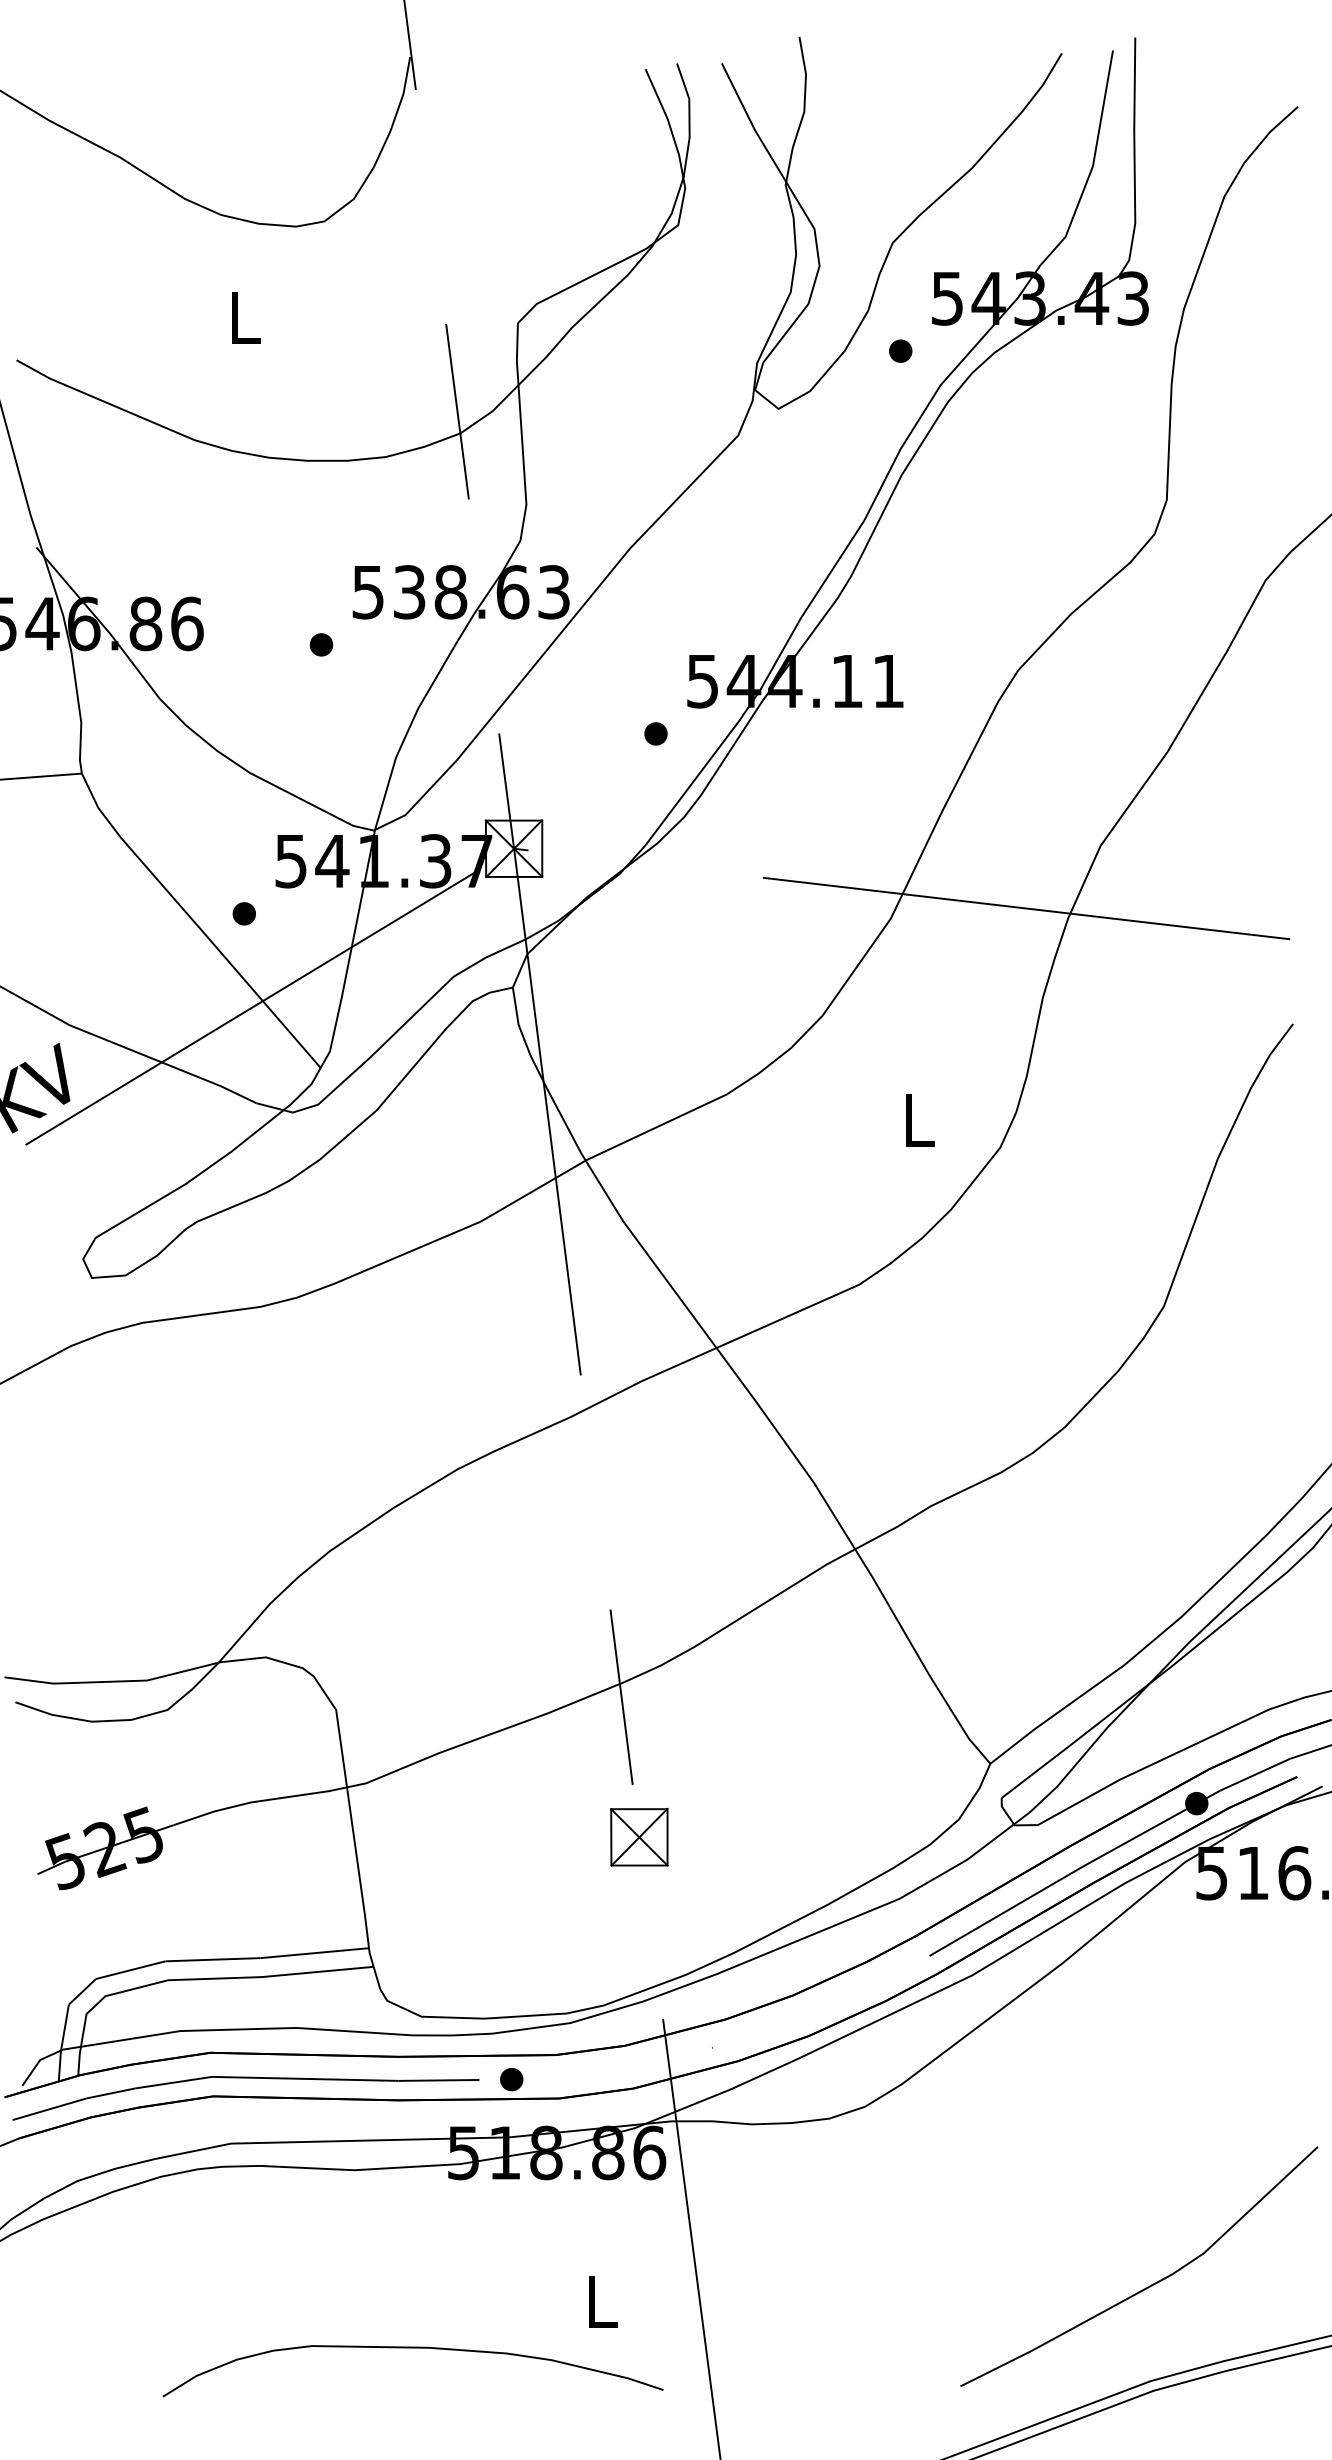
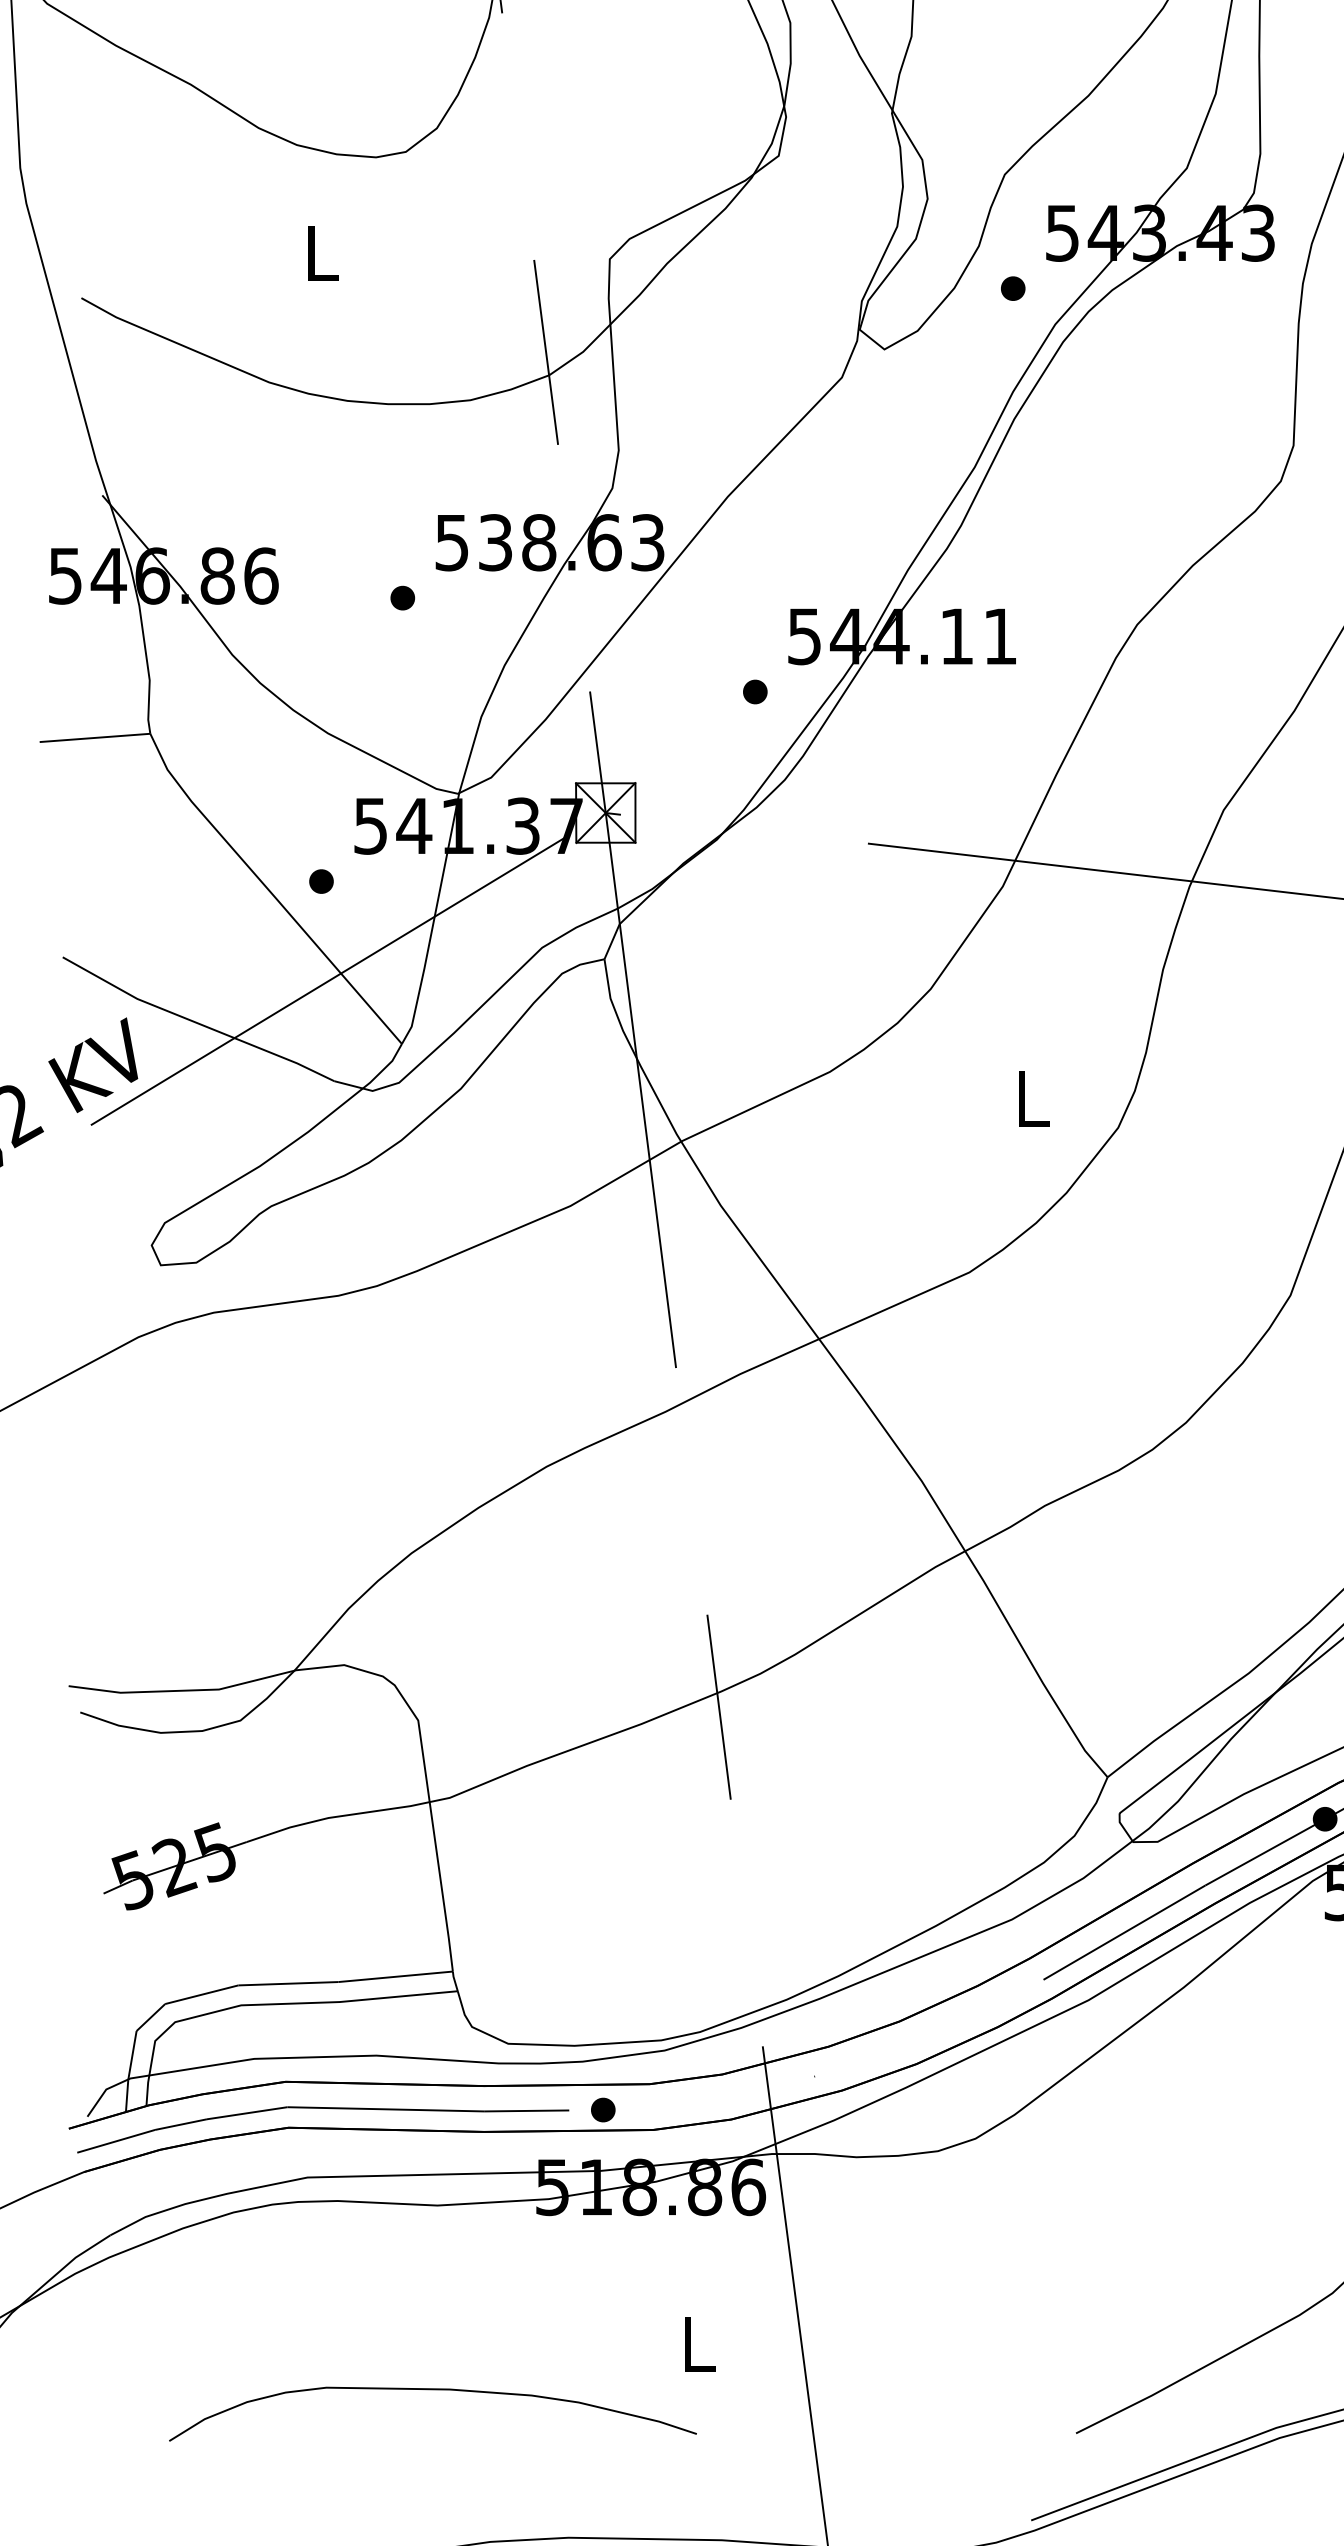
part: (639, 1836) -> (737, 1853), removed
curve: (412, 2348) -> (432, 2390), moved

